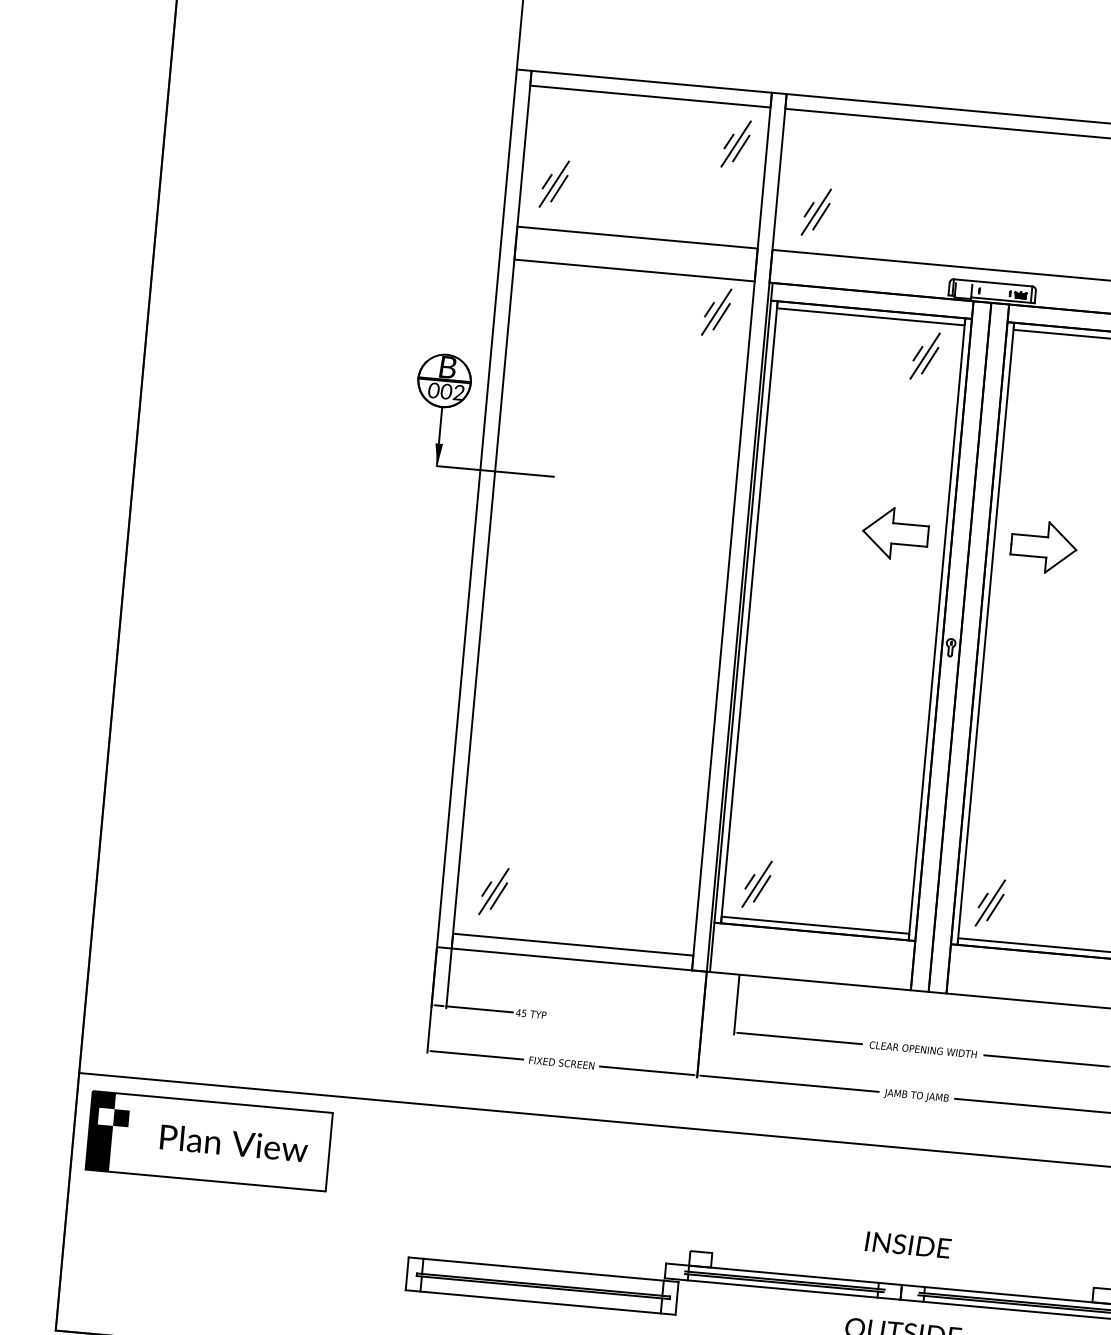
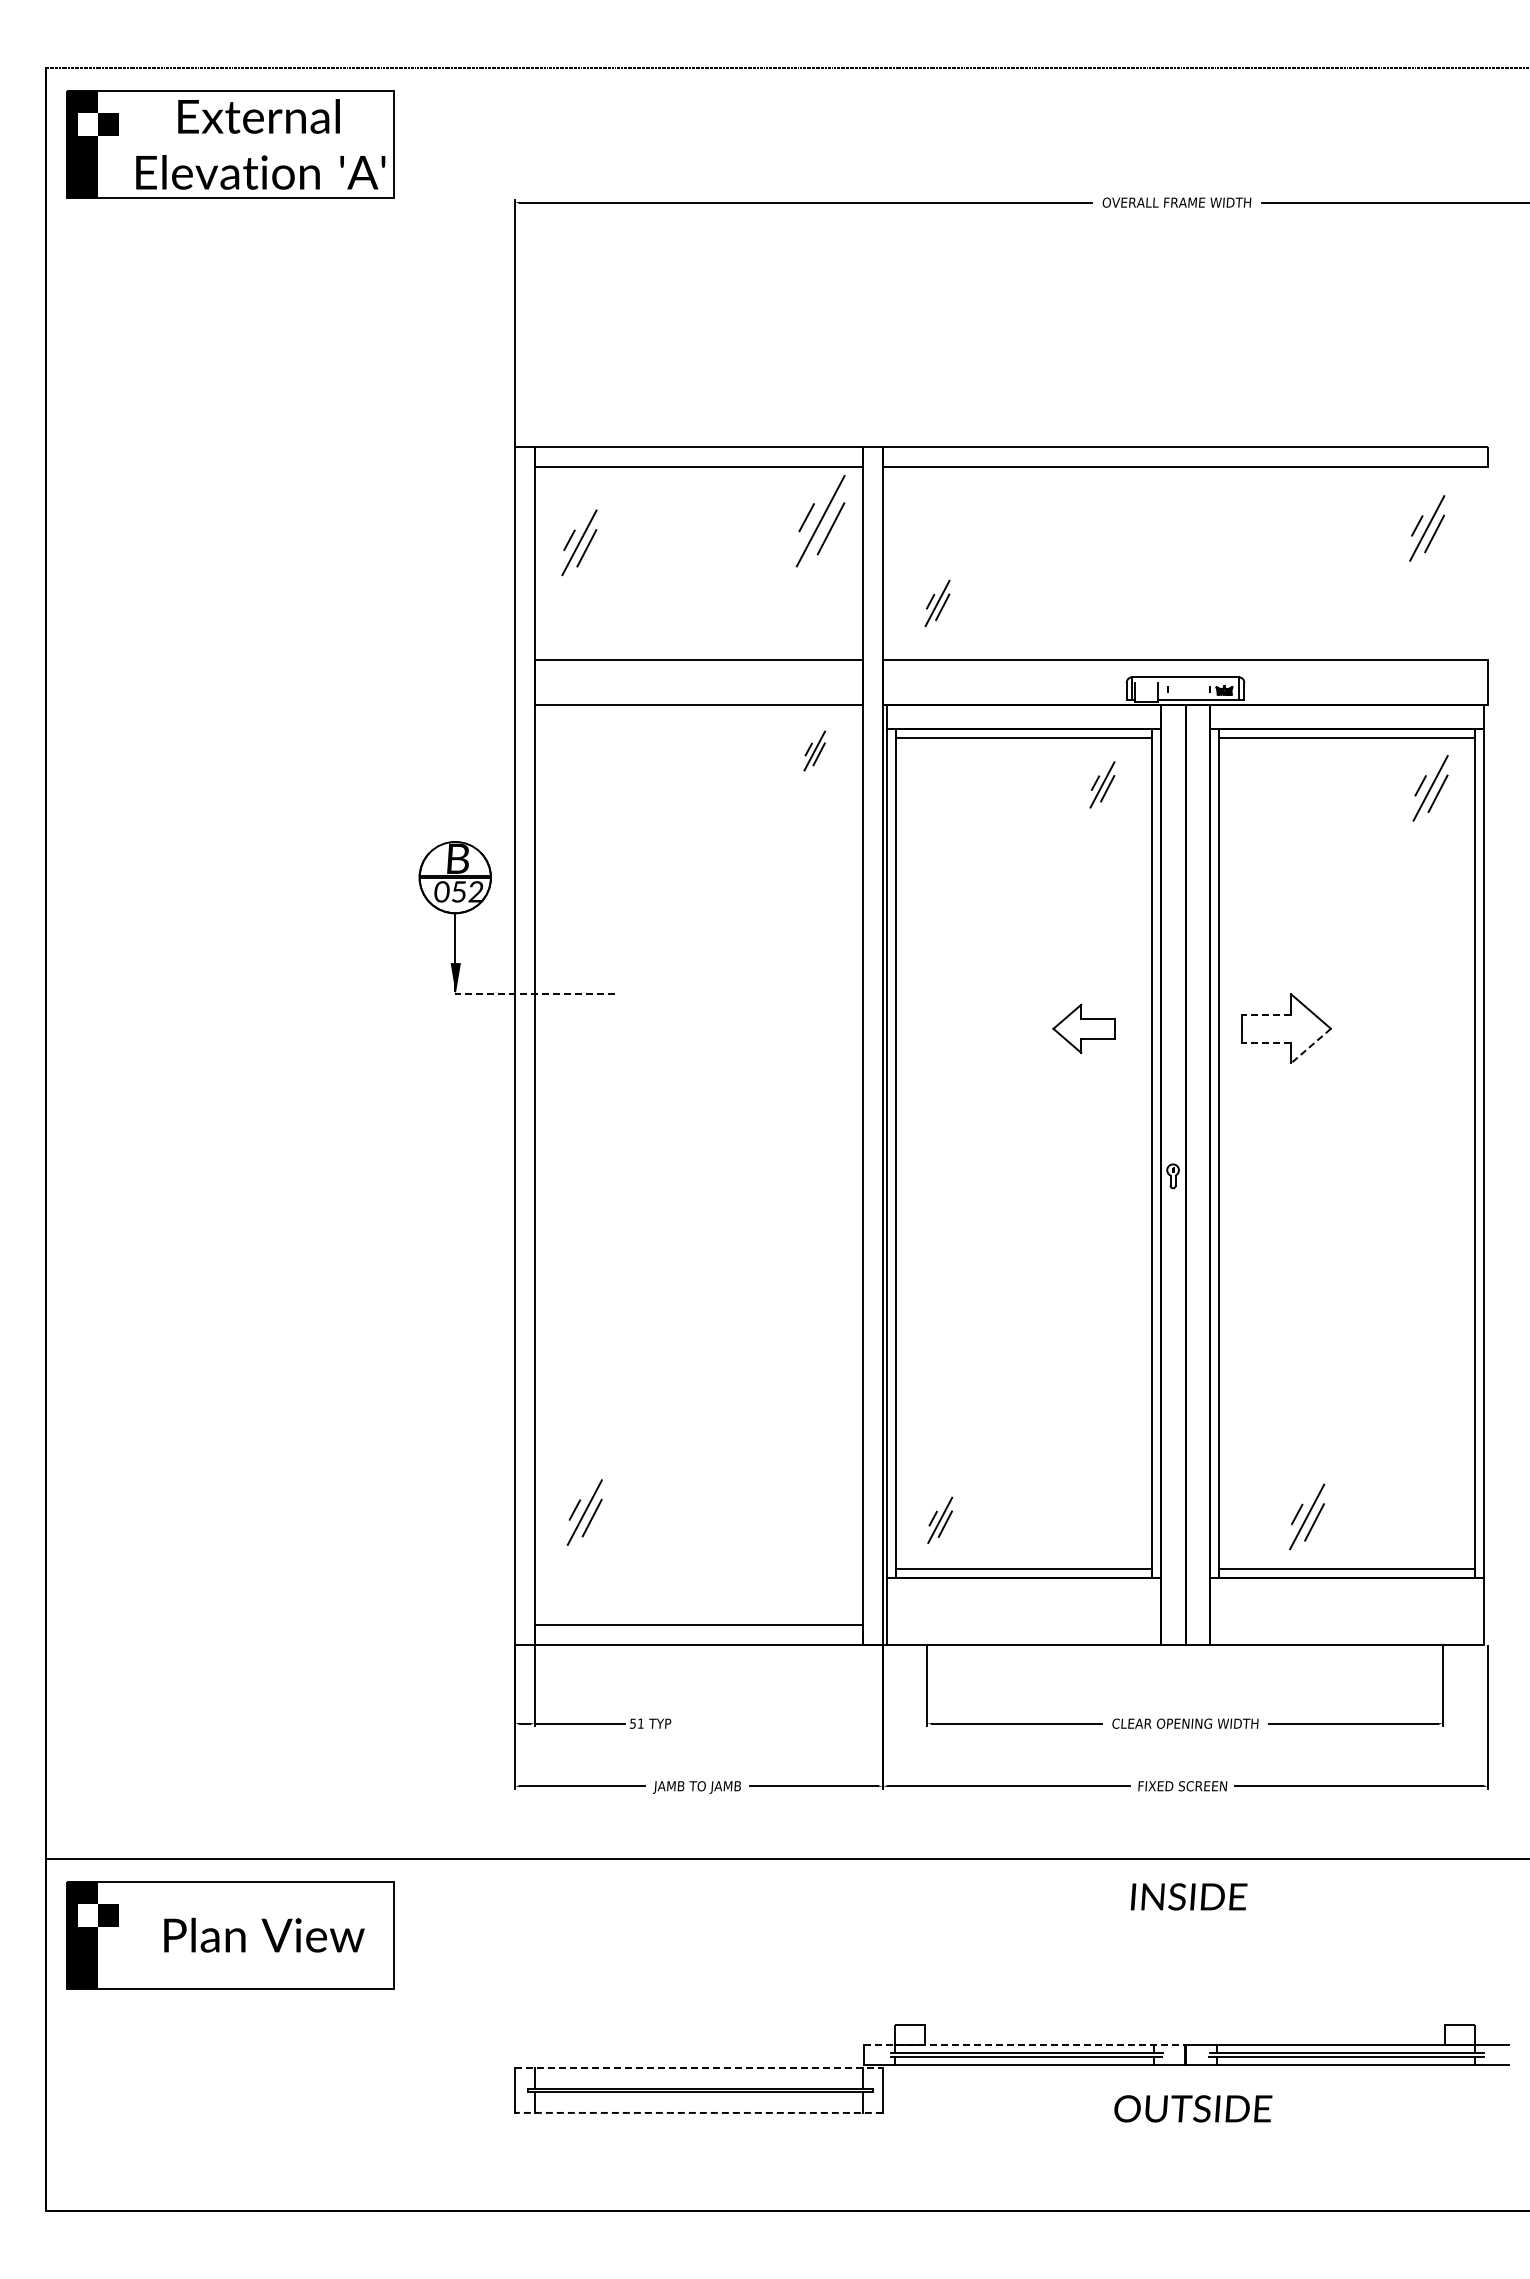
part: (736, 143) -> (820, 520), size x1.4
part: (554, 183) -> (579, 542), moved
part: (816, 212) -> (937, 603), size x0.7
part: (716, 311) -> (814, 750), size x0.6
part: (925, 355) -> (1102, 784), size x0.7
text: (446, 391) -> (458, 891), 002 -> 052
line: (495, 471) -> (535, 993), solid -> dashed
part: (895, 533) -> (1084, 1028), size x0.7
line: (1029, 535) -> (1266, 1014), solid -> dashed
line: (1028, 555) -> (1266, 1042), solid -> dashed
line: (1060, 561) -> (1310, 1046), solid -> dashed
part: (757, 884) -> (940, 1520), size x0.7
part: (493, 891) -> (584, 1512), moved
part: (990, 902) -> (1307, 1516), moved
text: (521, 1012) -> (636, 1723), 45 -> 51
text: (561, 1063) -> (697, 1787), FIXED SCREEN -> JAMB TO JAMB
text: (916, 1096) -> (1182, 1787), JAMB TO JAMB -> FIXED SCREEN
text: (907, 1244) -> (1188, 1896), moved
line: (544, 1270) -> (699, 2068), solid -> dashed
line: (783, 1274) -> (1024, 2044), solid -> dashed
line: (540, 1302) -> (698, 2112), solid -> dashed

